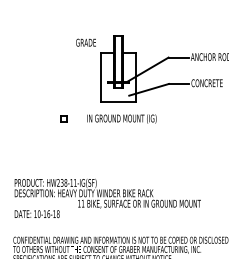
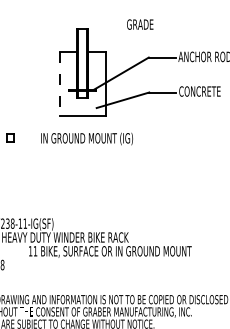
text: (85, 42) -> (139, 24), moved
line: (101, 77) -> (59, 83), solid -> dashed

